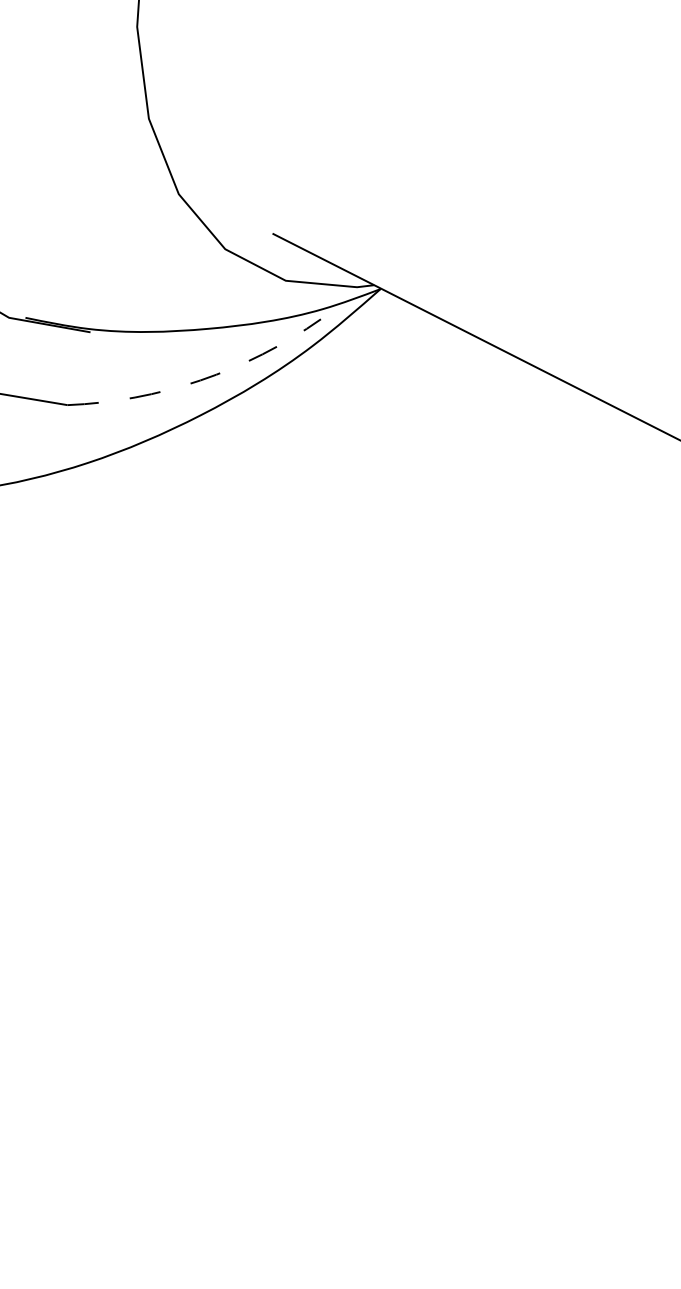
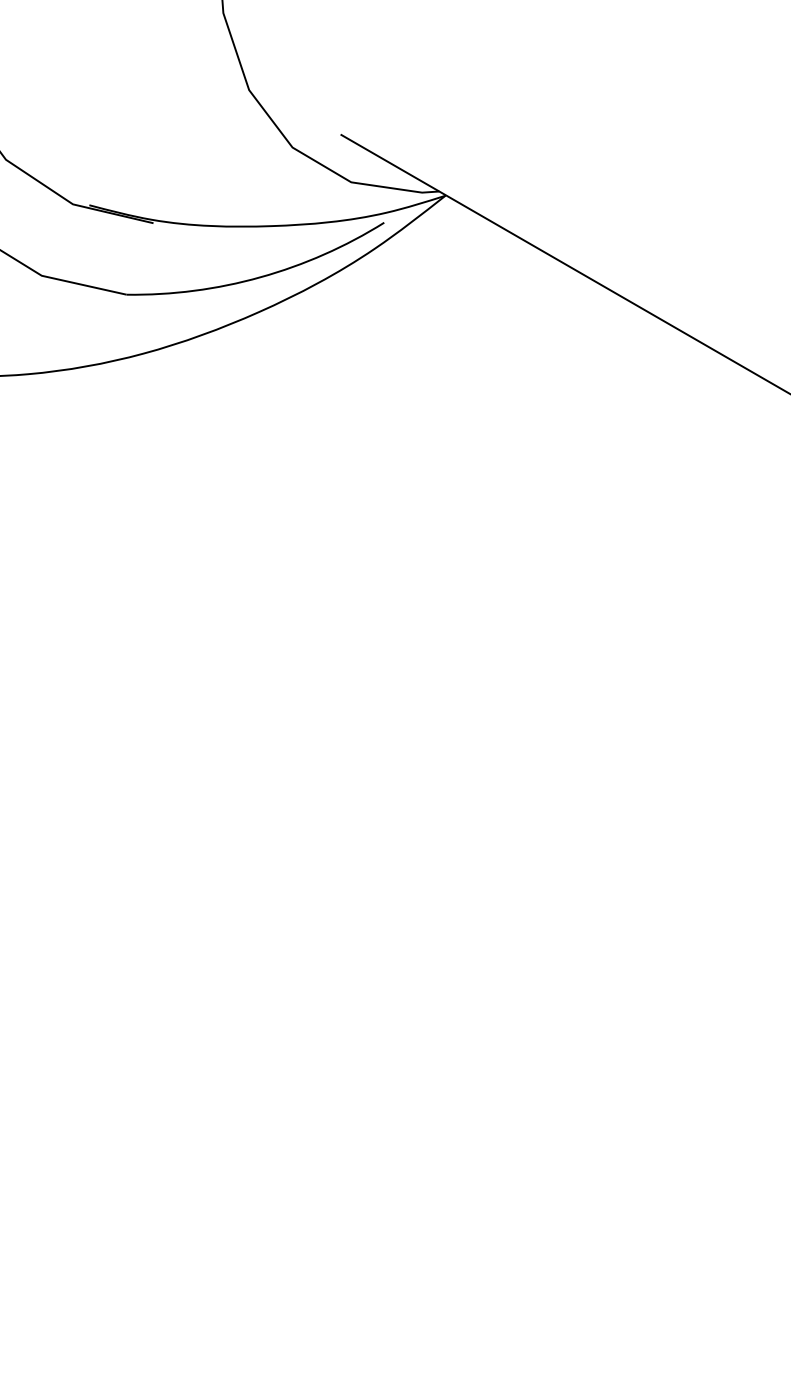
arc: (200, 380) -> (260, 277), dashed -> solid

